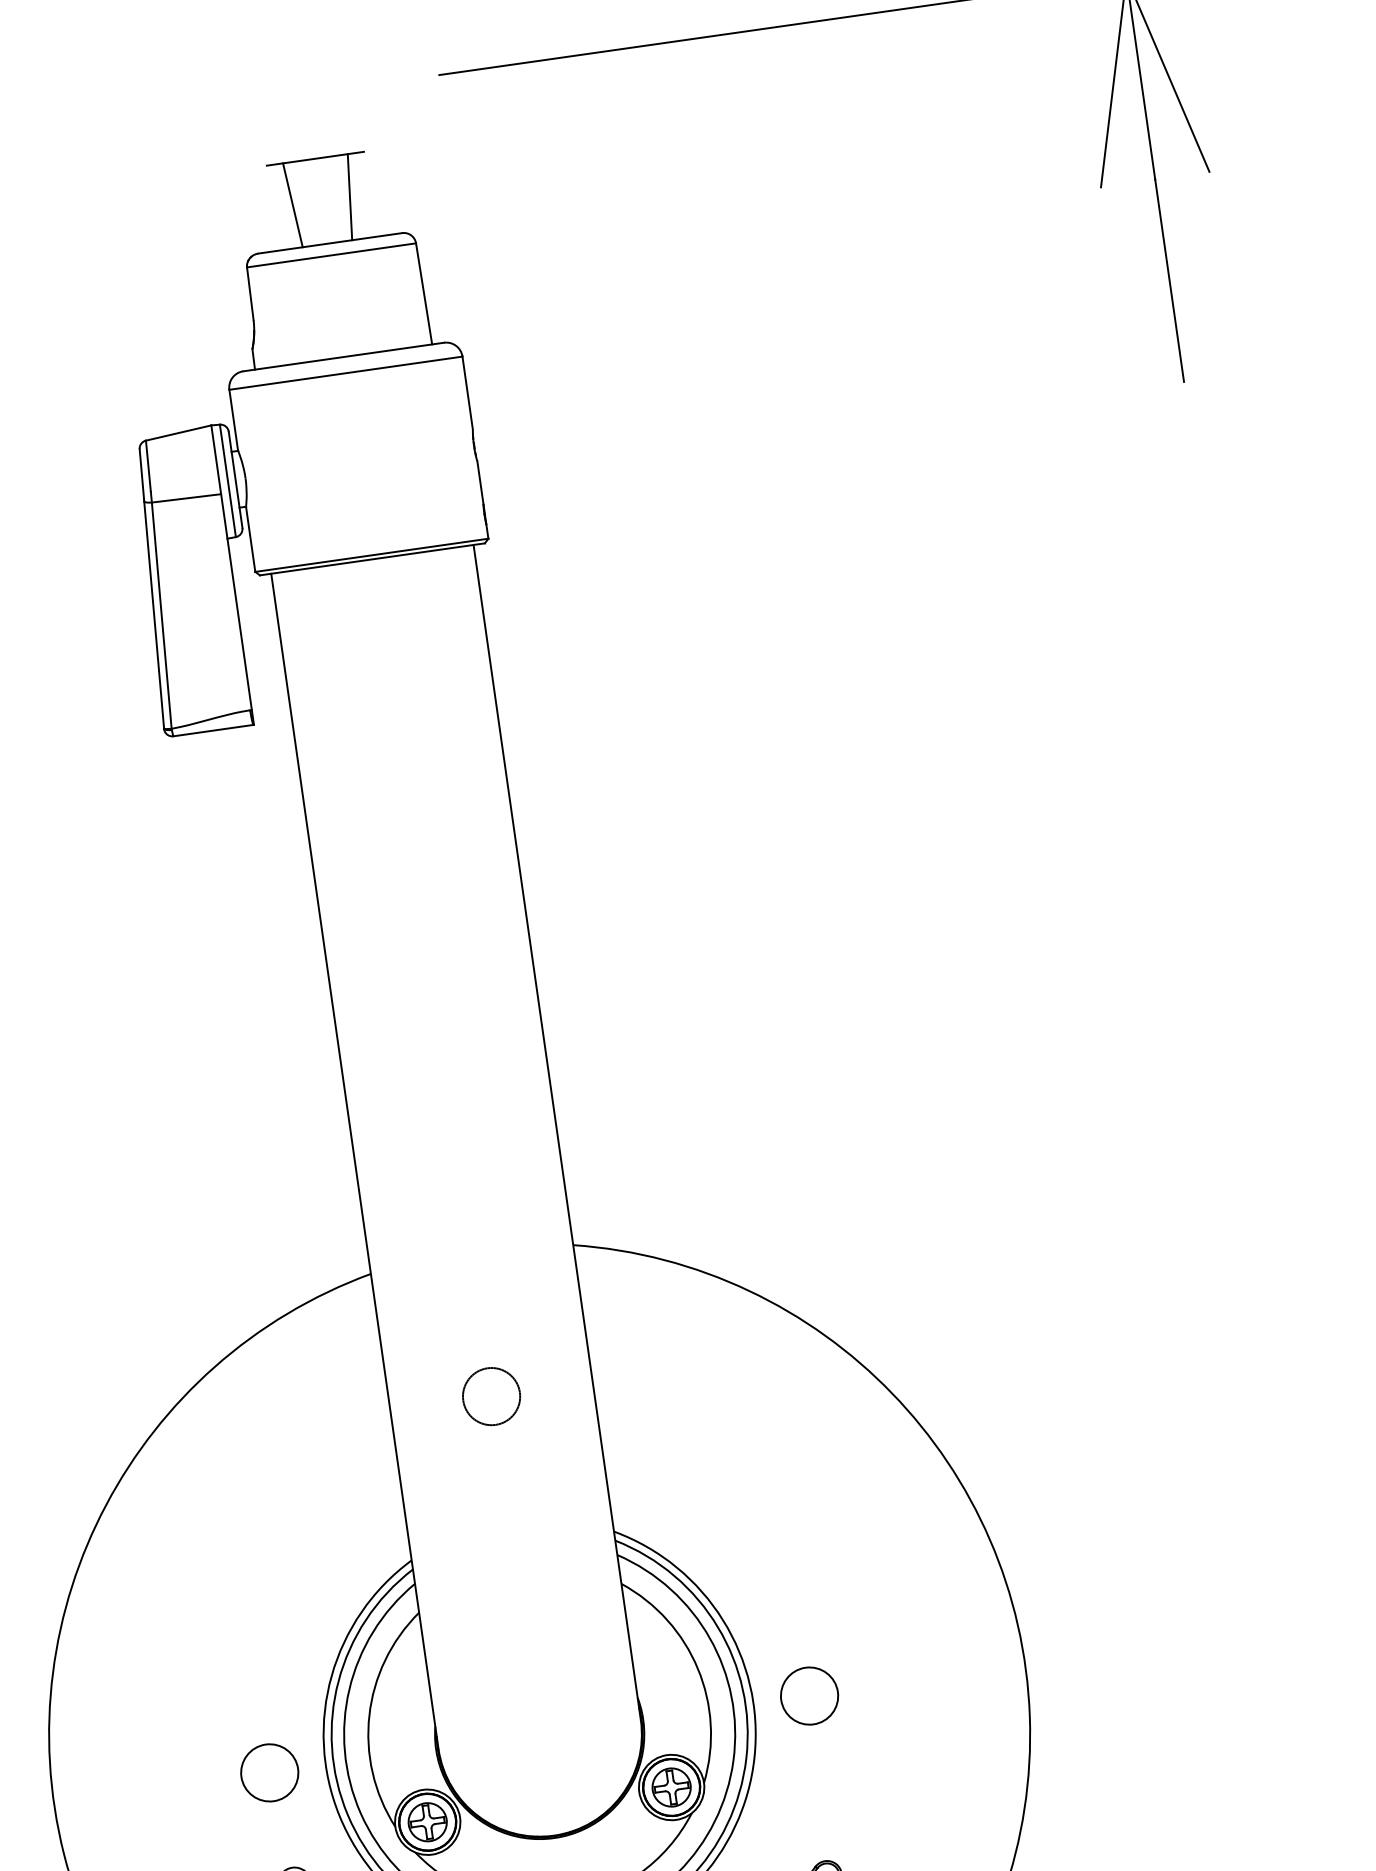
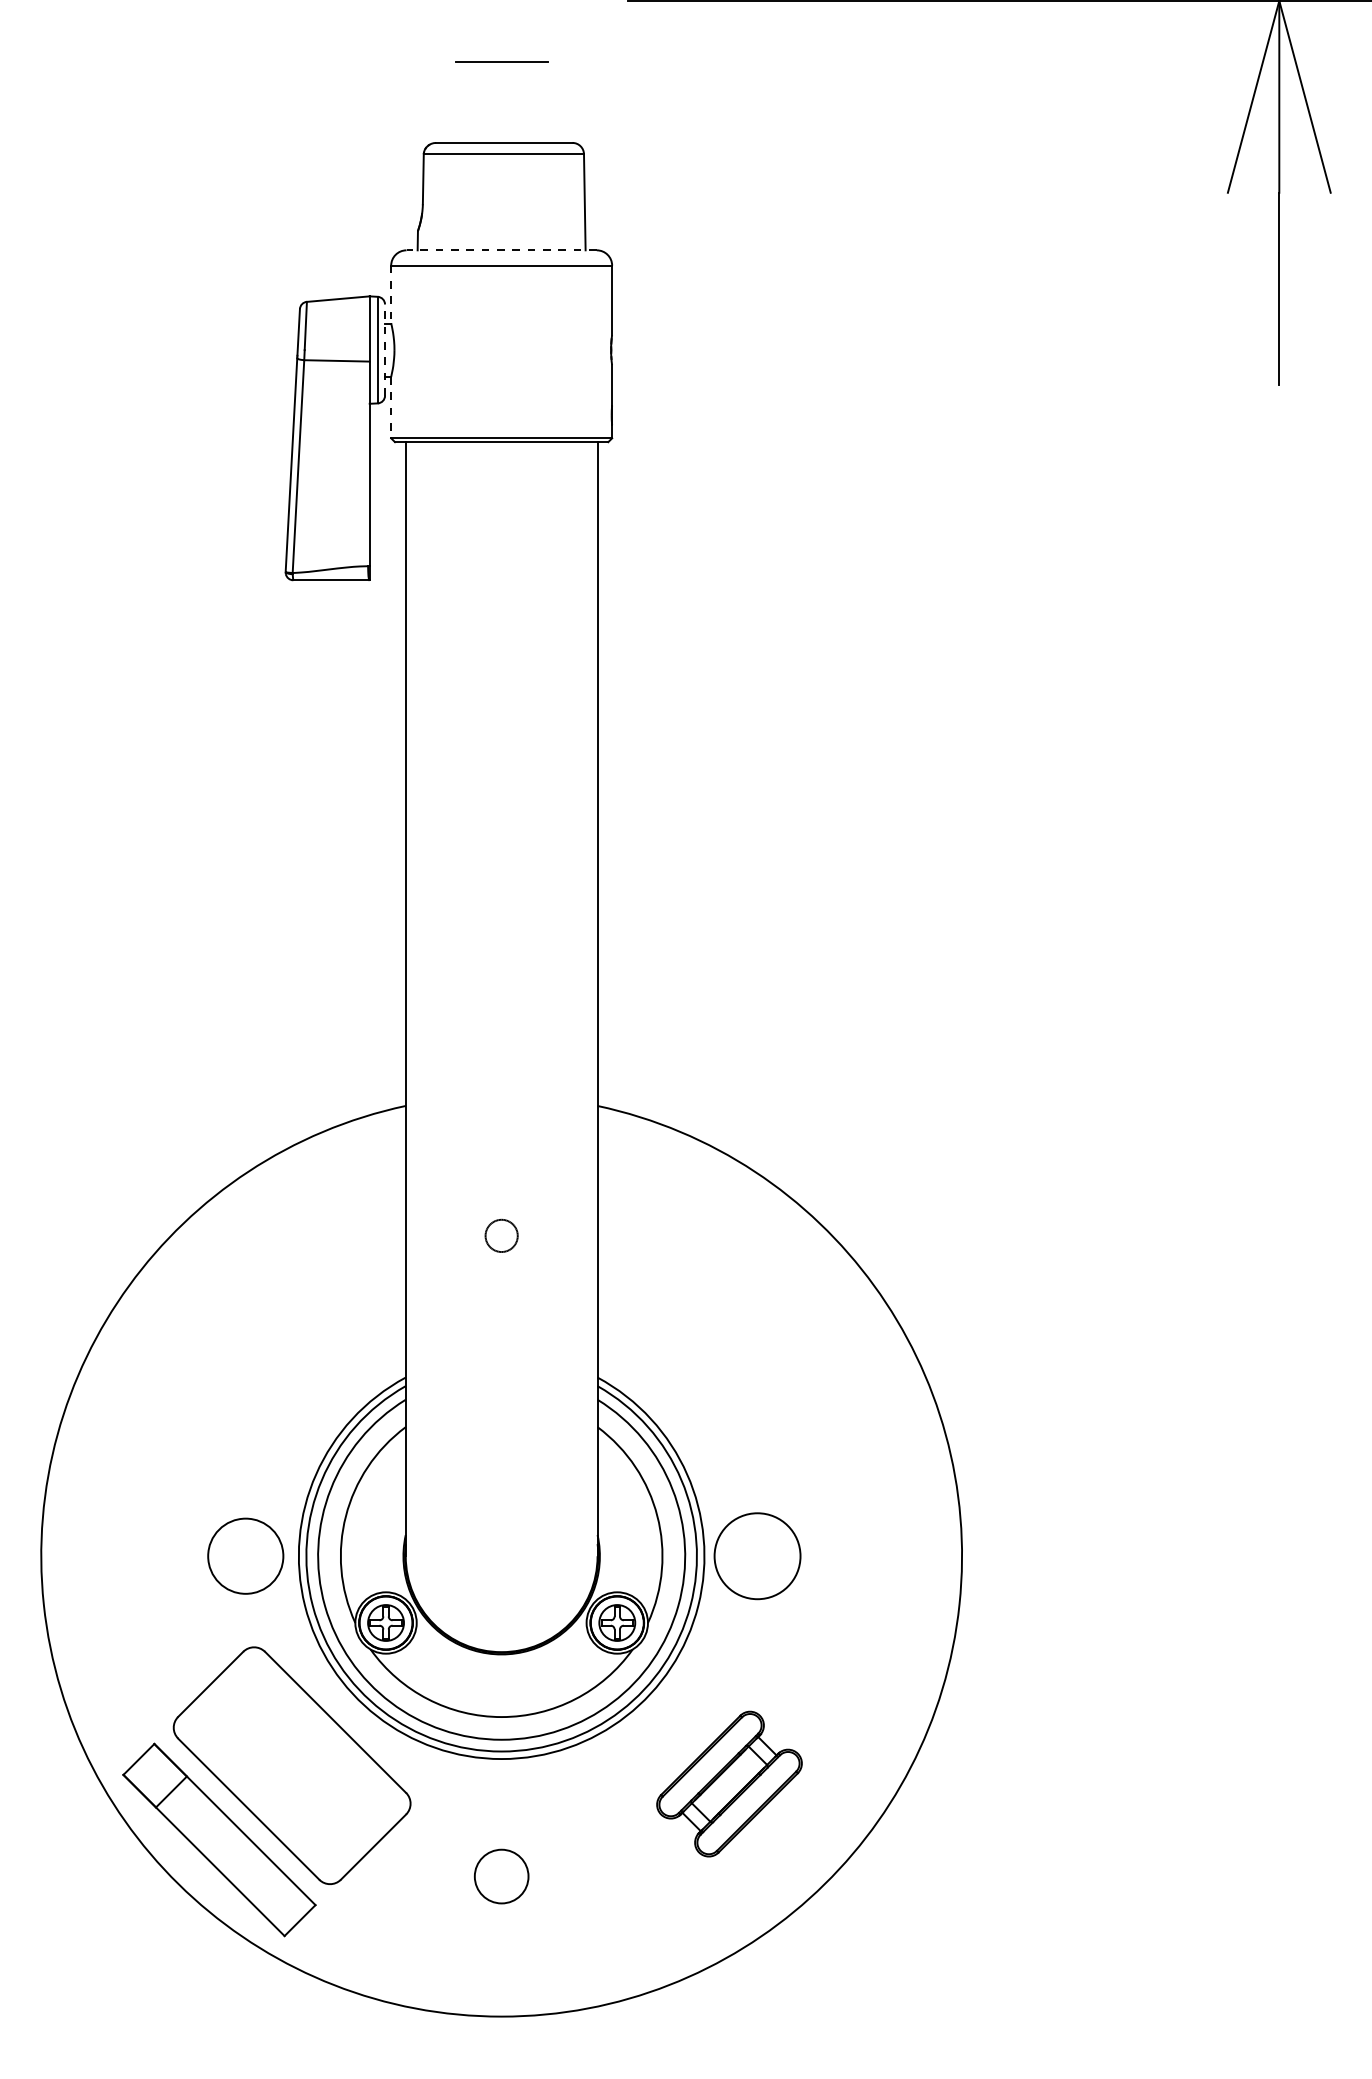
line: (349, 197) -> (528, 102), removed
line: (292, 205) -> (474, 102), removed
line: (343, 357) -> (501, 250), solid -> dashed
line: (234, 420) -> (391, 294), solid -> dashed
line: (236, 480) -> (385, 350), solid -> dashed
line: (251, 539) -> (391, 407), solid -> dashed
circle: (491, 1396) -> (501, 1235), size x0.6
circle: (809, 1696) -> (757, 1556), size x1.6
circle: (269, 1773) -> (245, 1556), size x1.4

